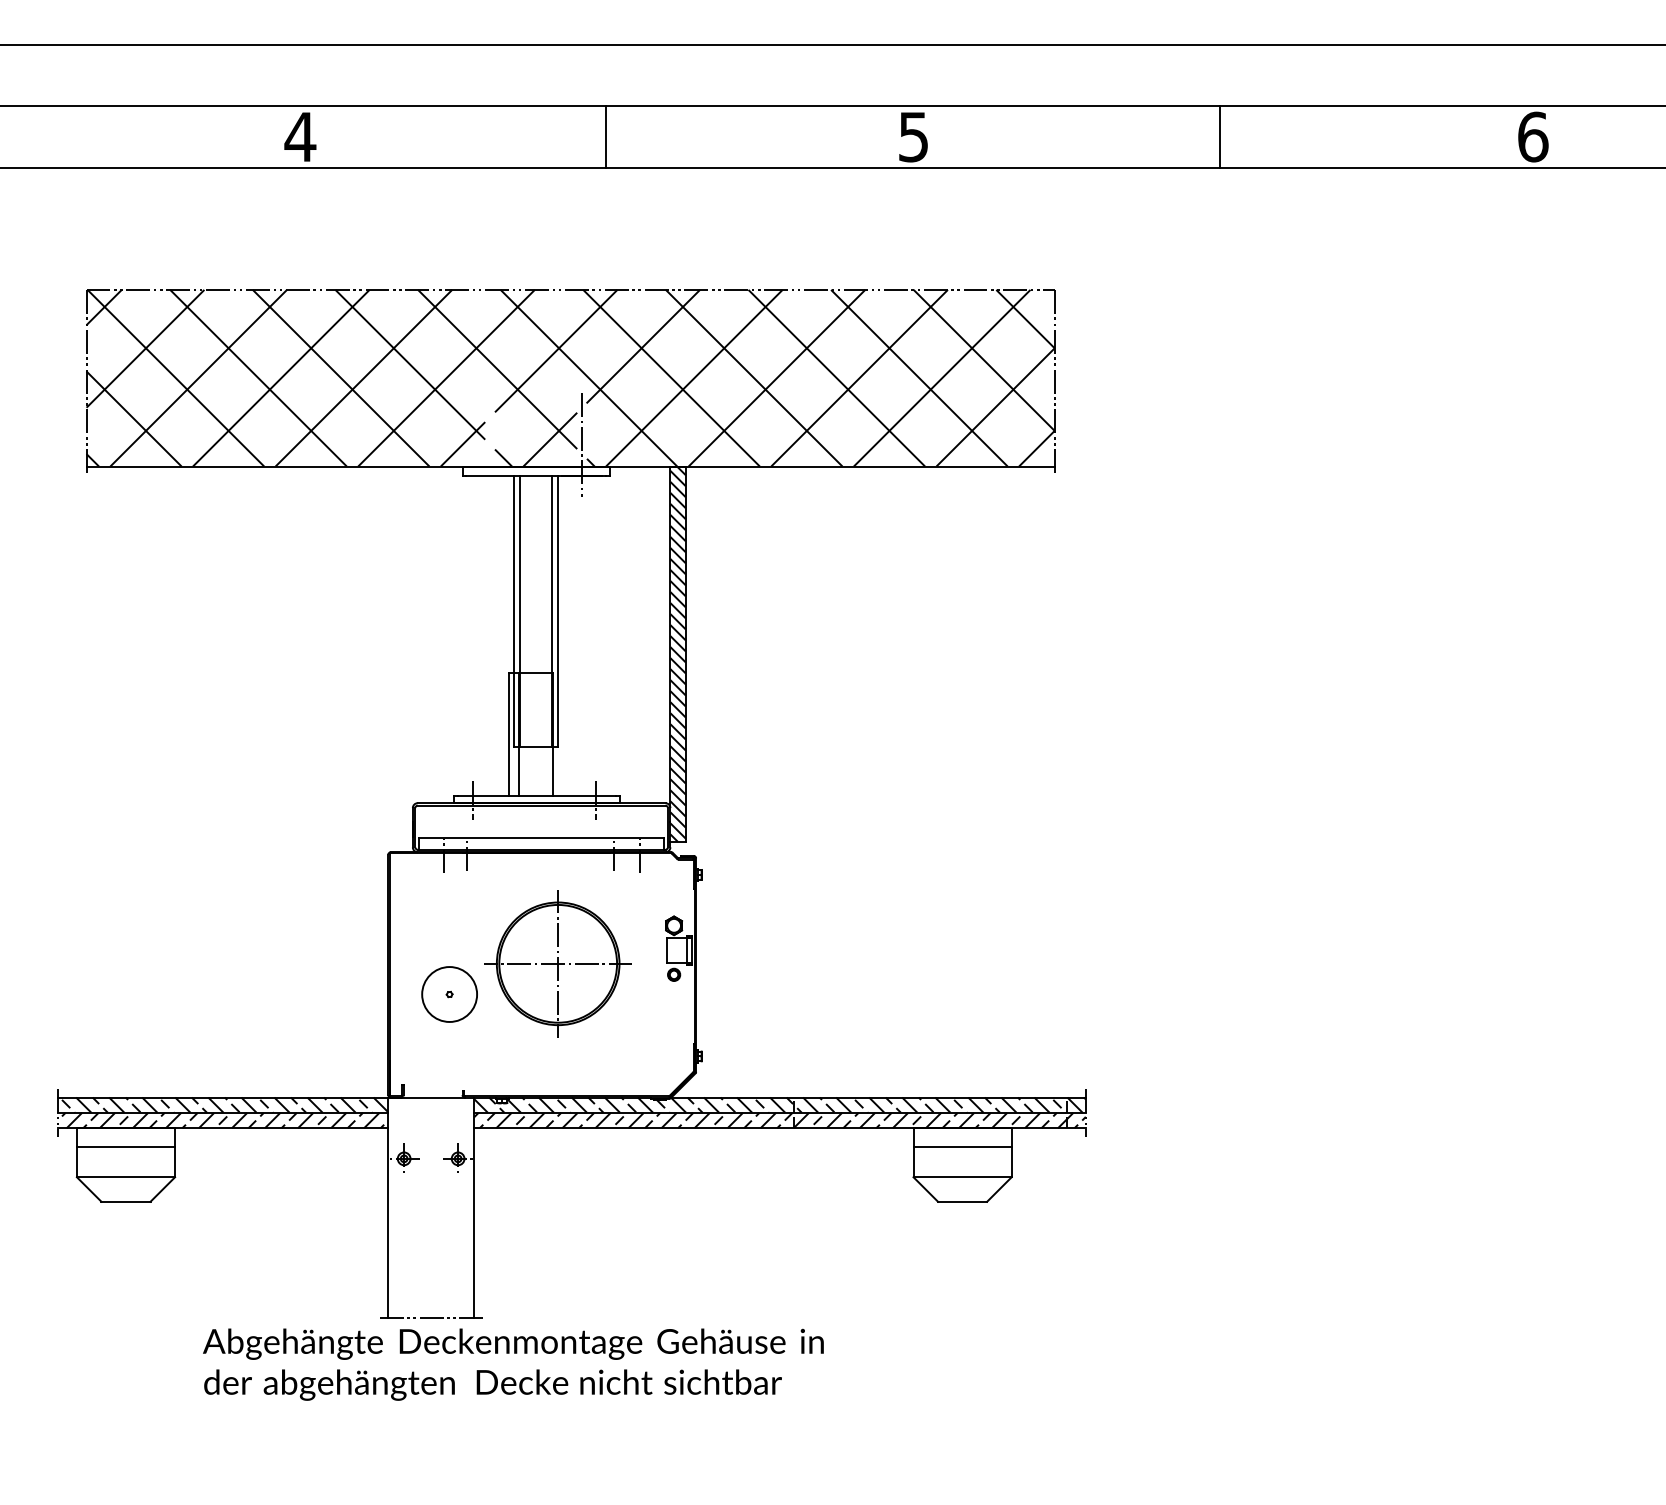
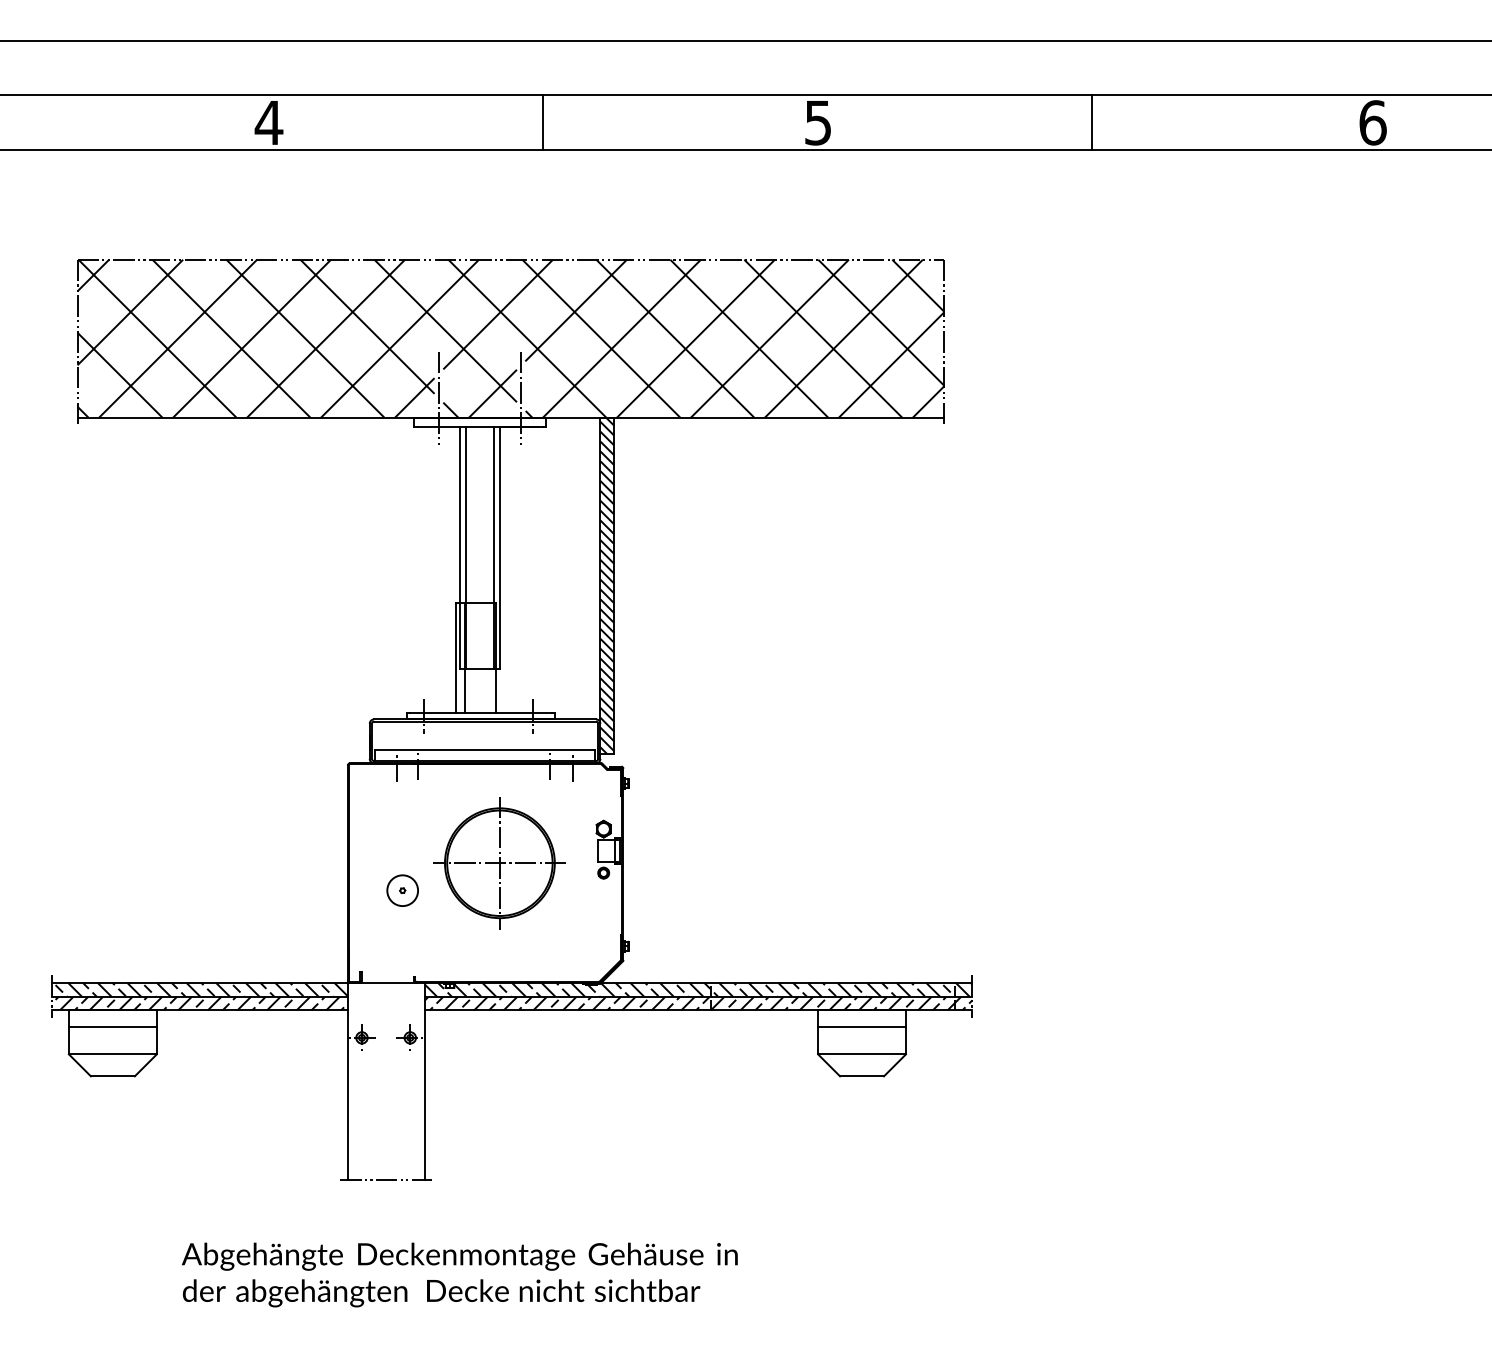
line: (490, 444) -> (439, 398), added
circle: (449, 994) -> (402, 890), size x0.62
text: (513, 1364) -> (459, 1274), moved

